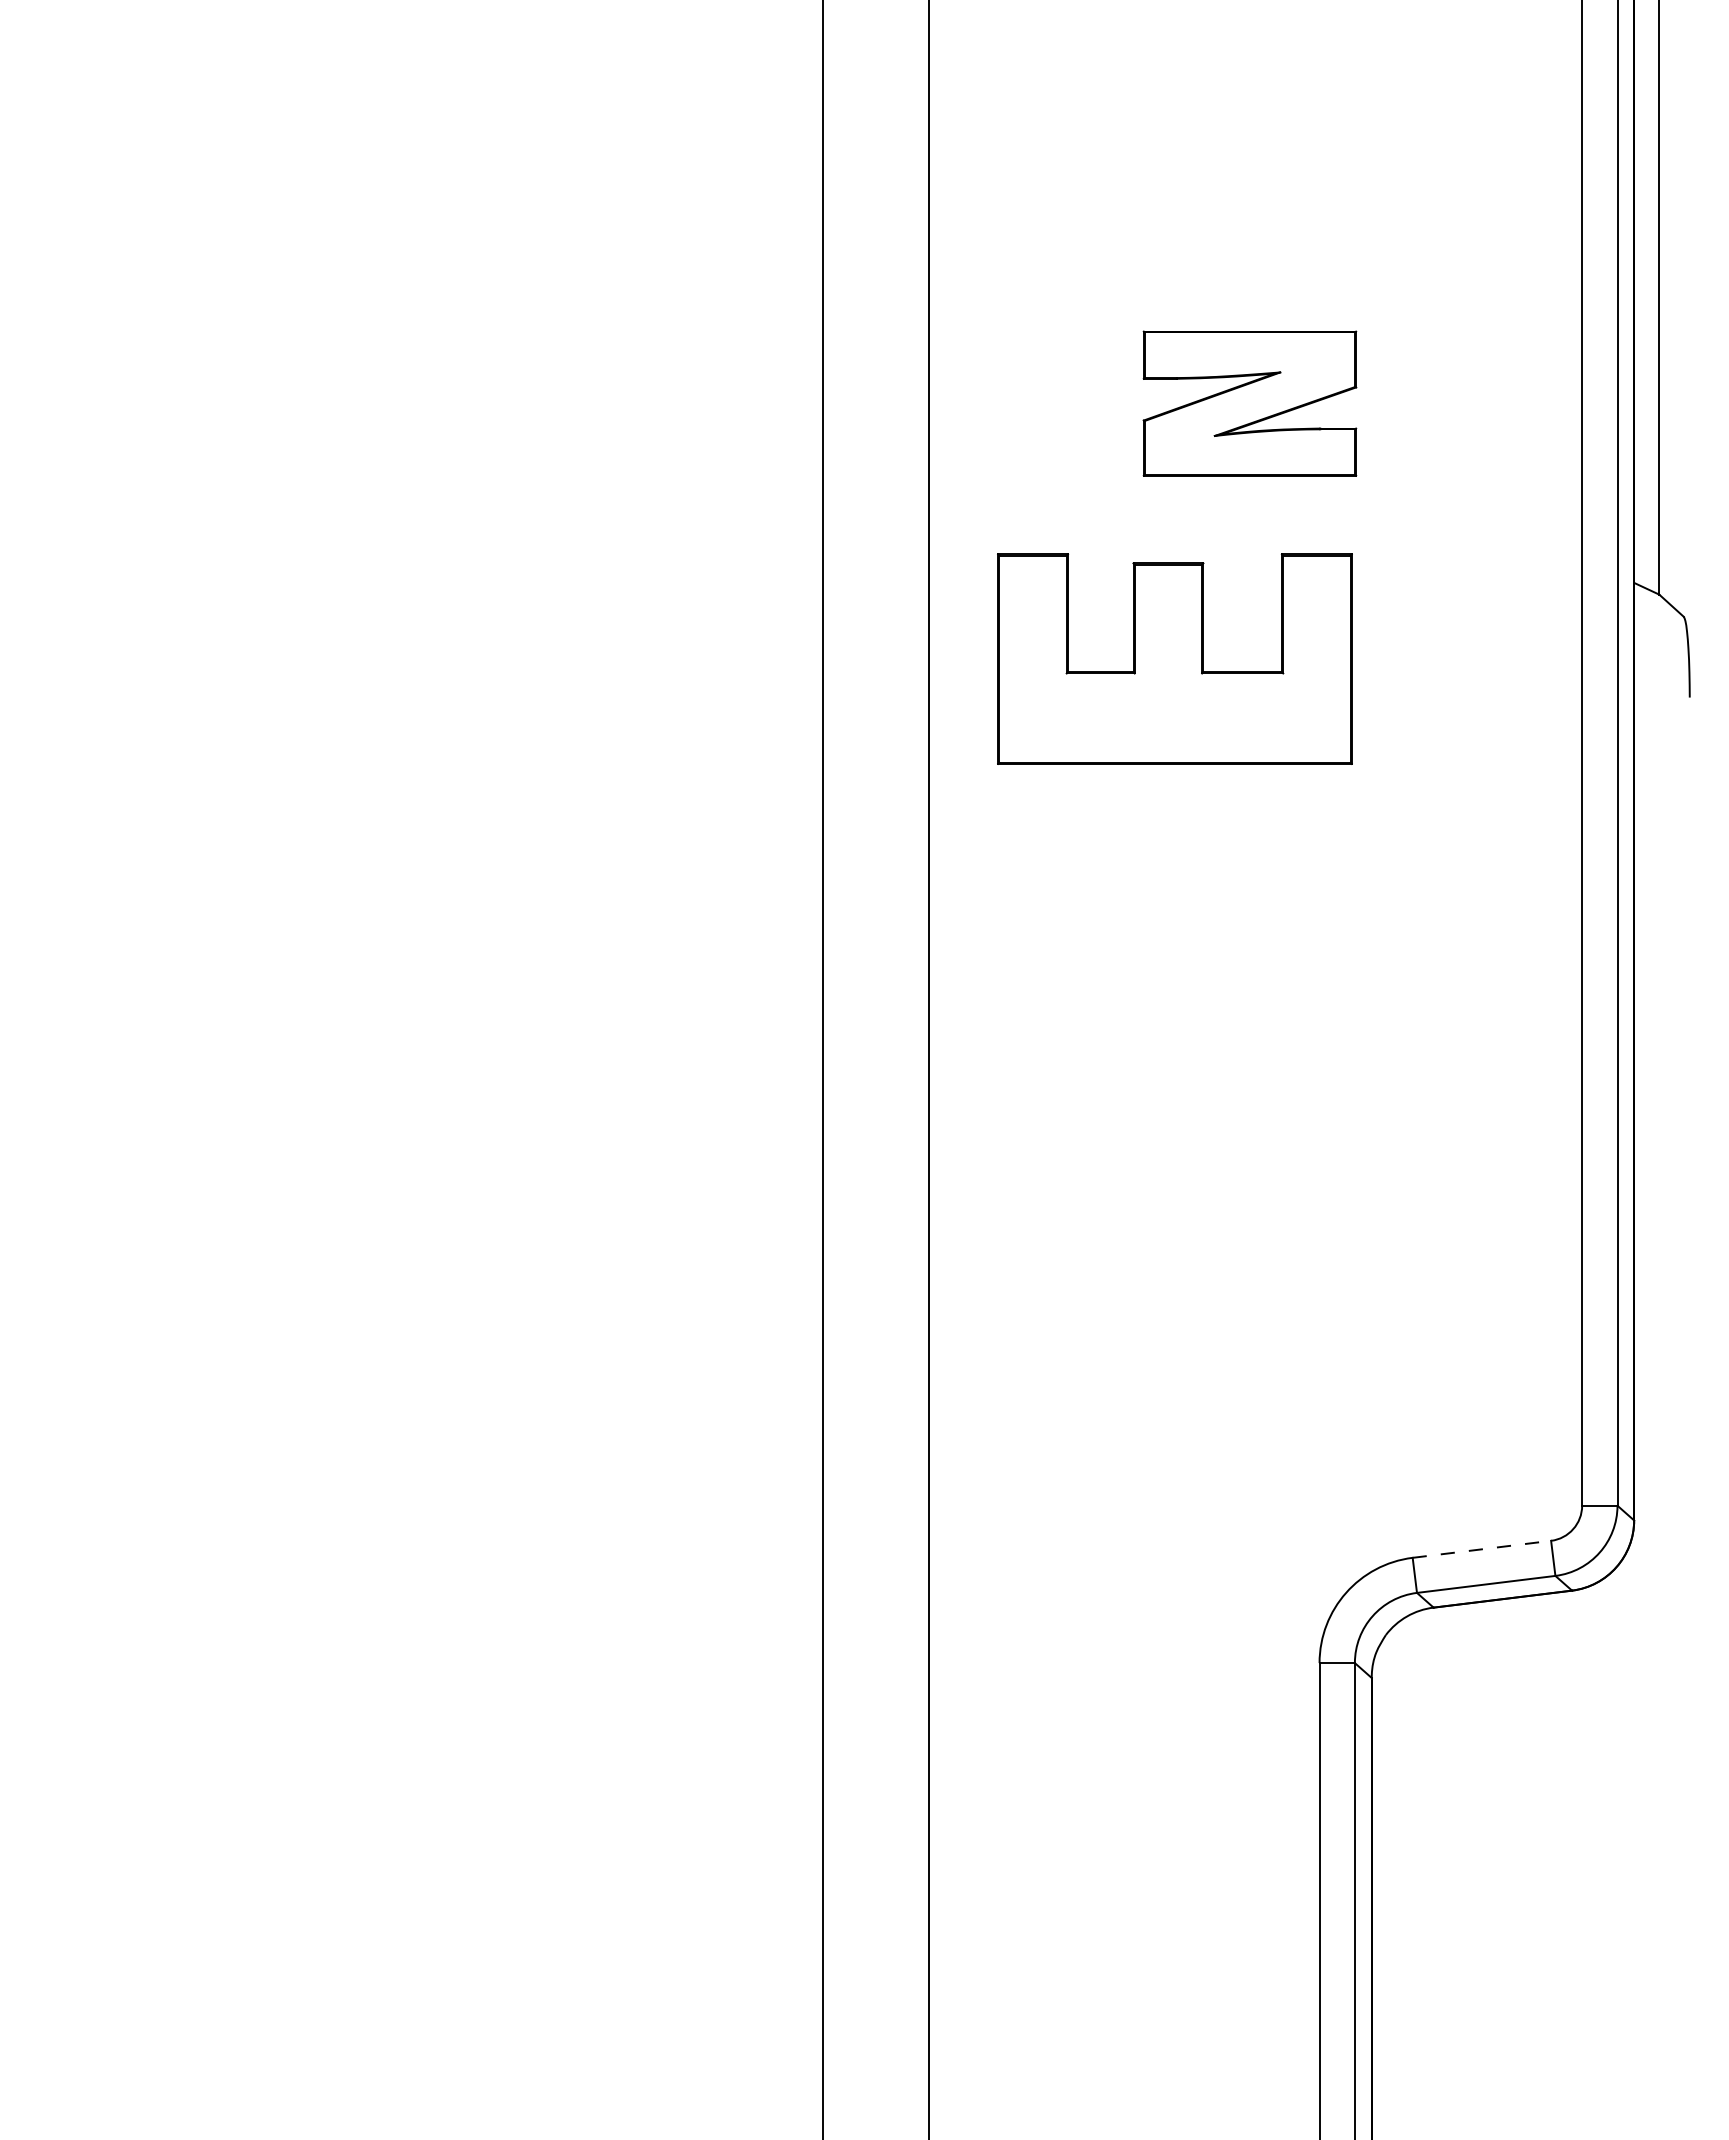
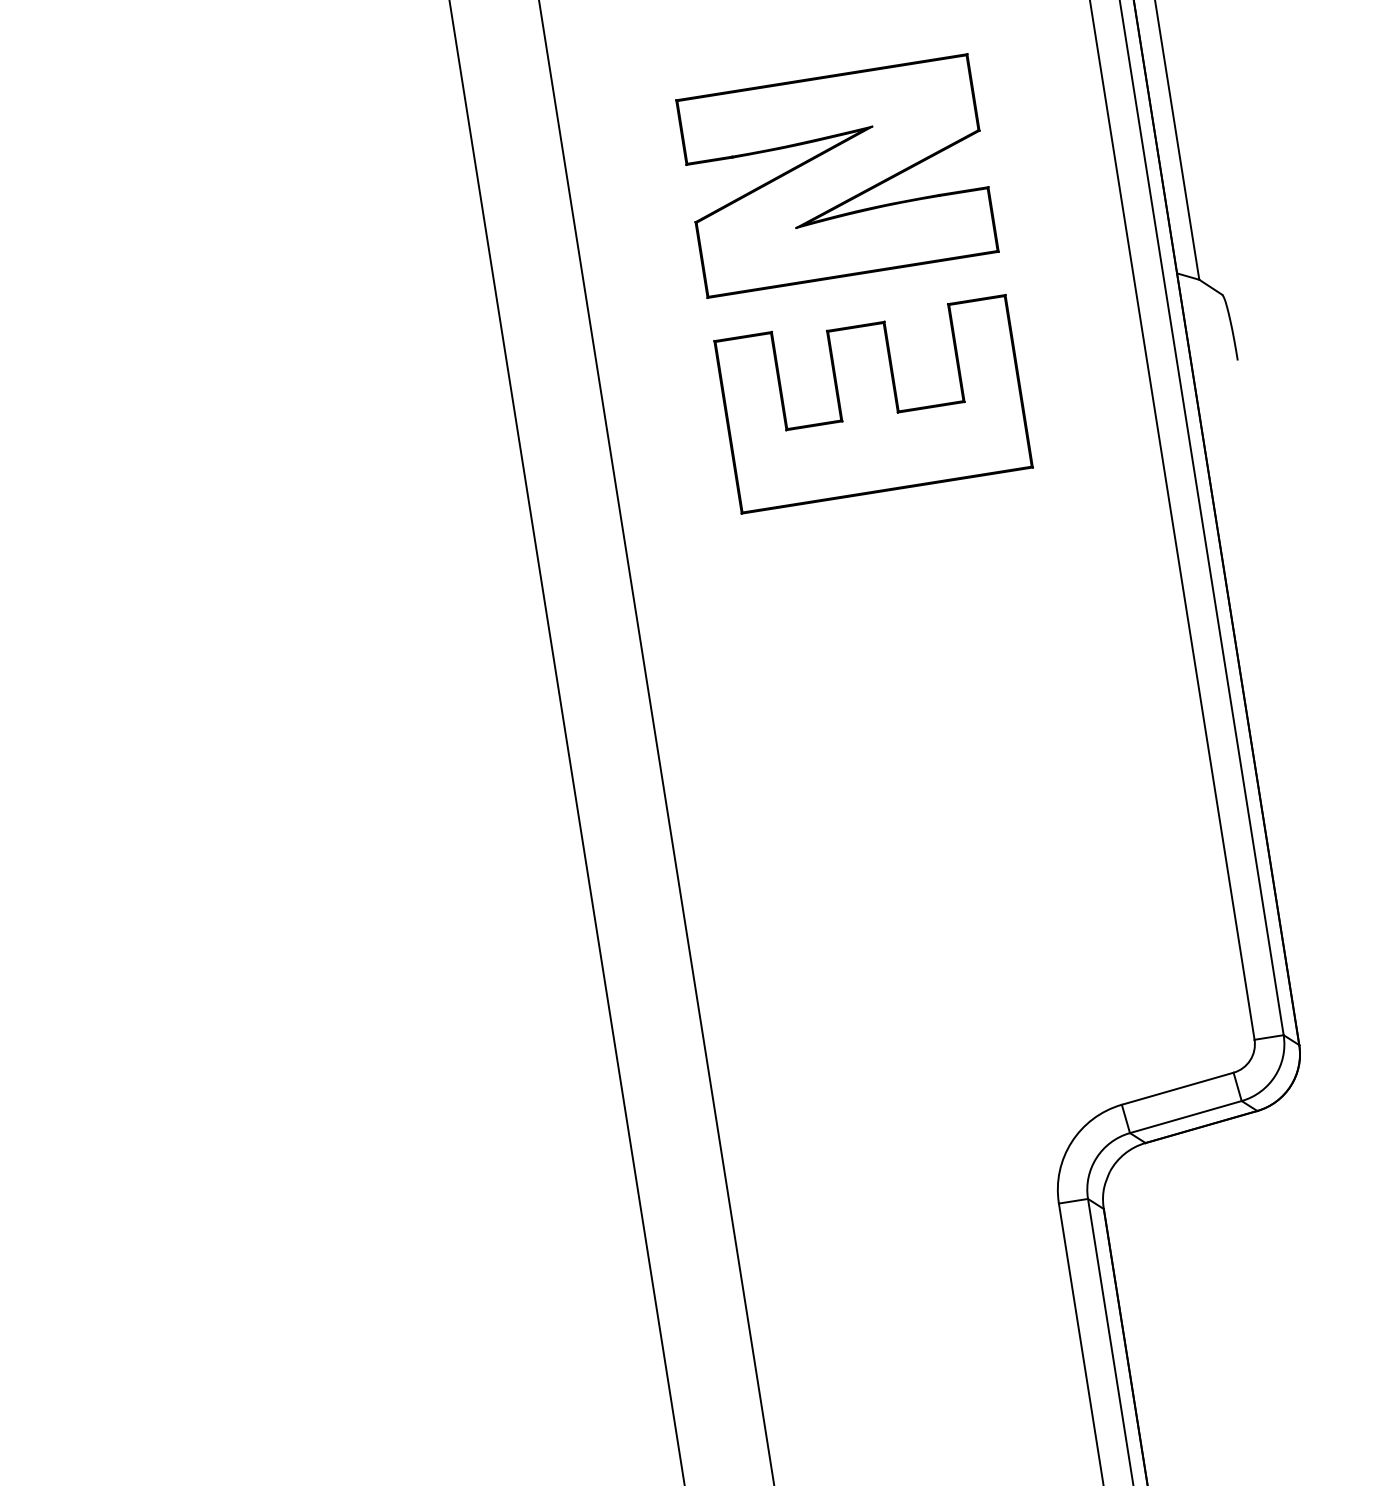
part: (1249, 403) -> (837, 175), size x1.67
part: (1174, 658) -> (873, 403), moved
line: (1481, 1549) -> (1177, 1088), dashed -> solid

